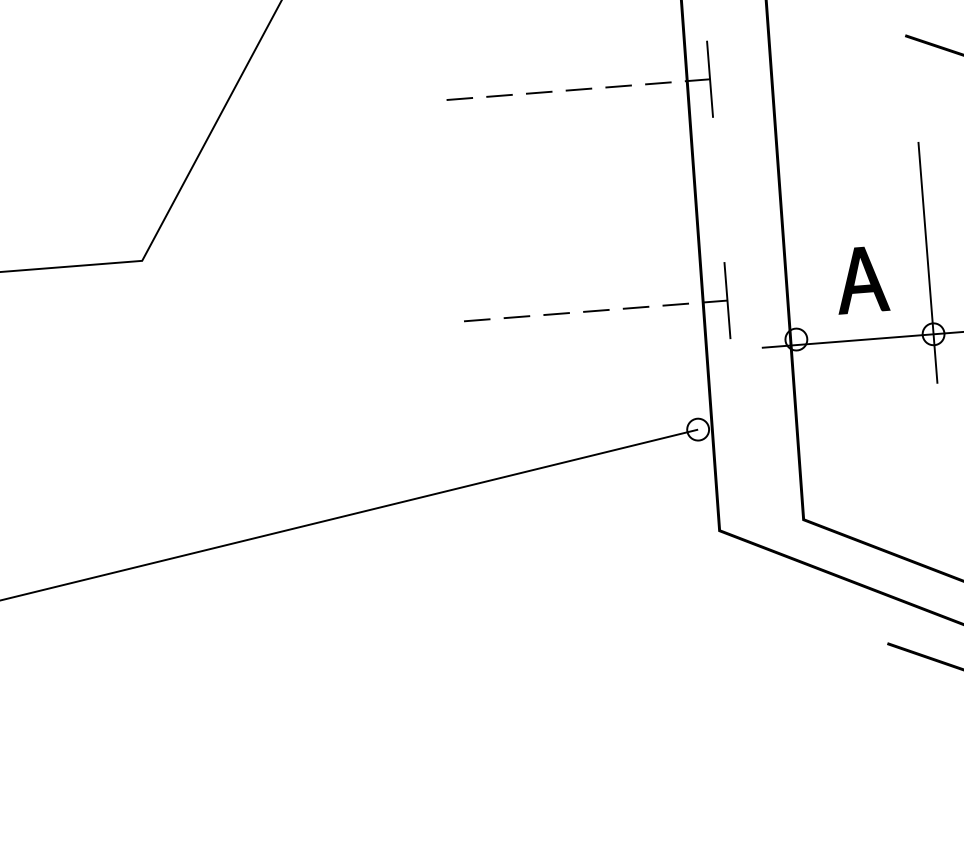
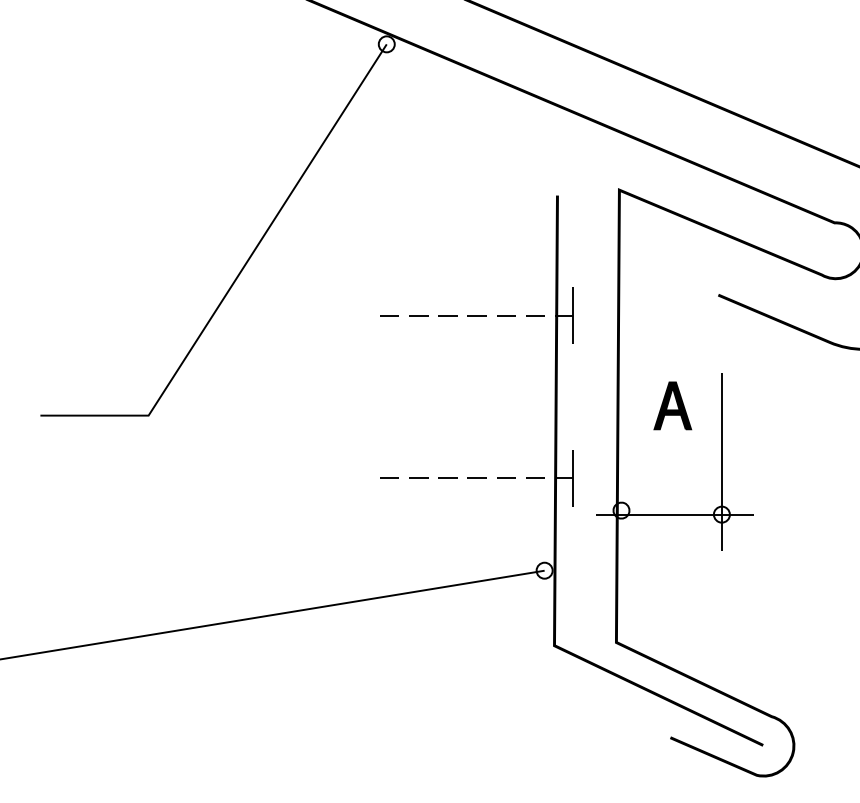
part: (861, 279) -> (672, 405), moved

